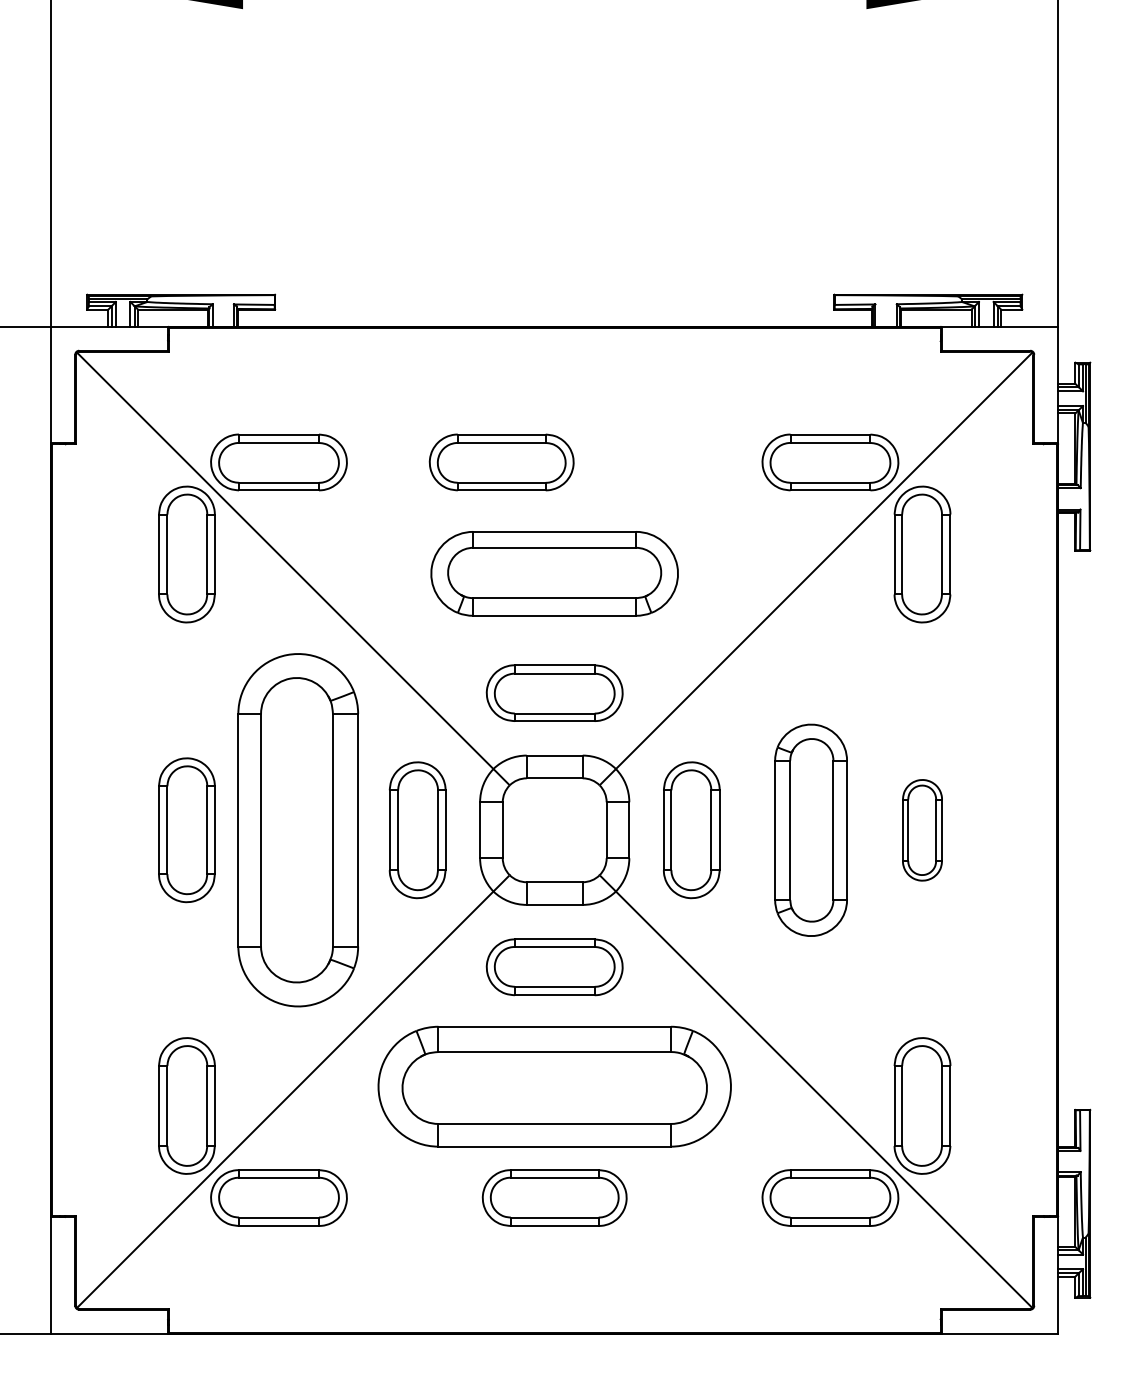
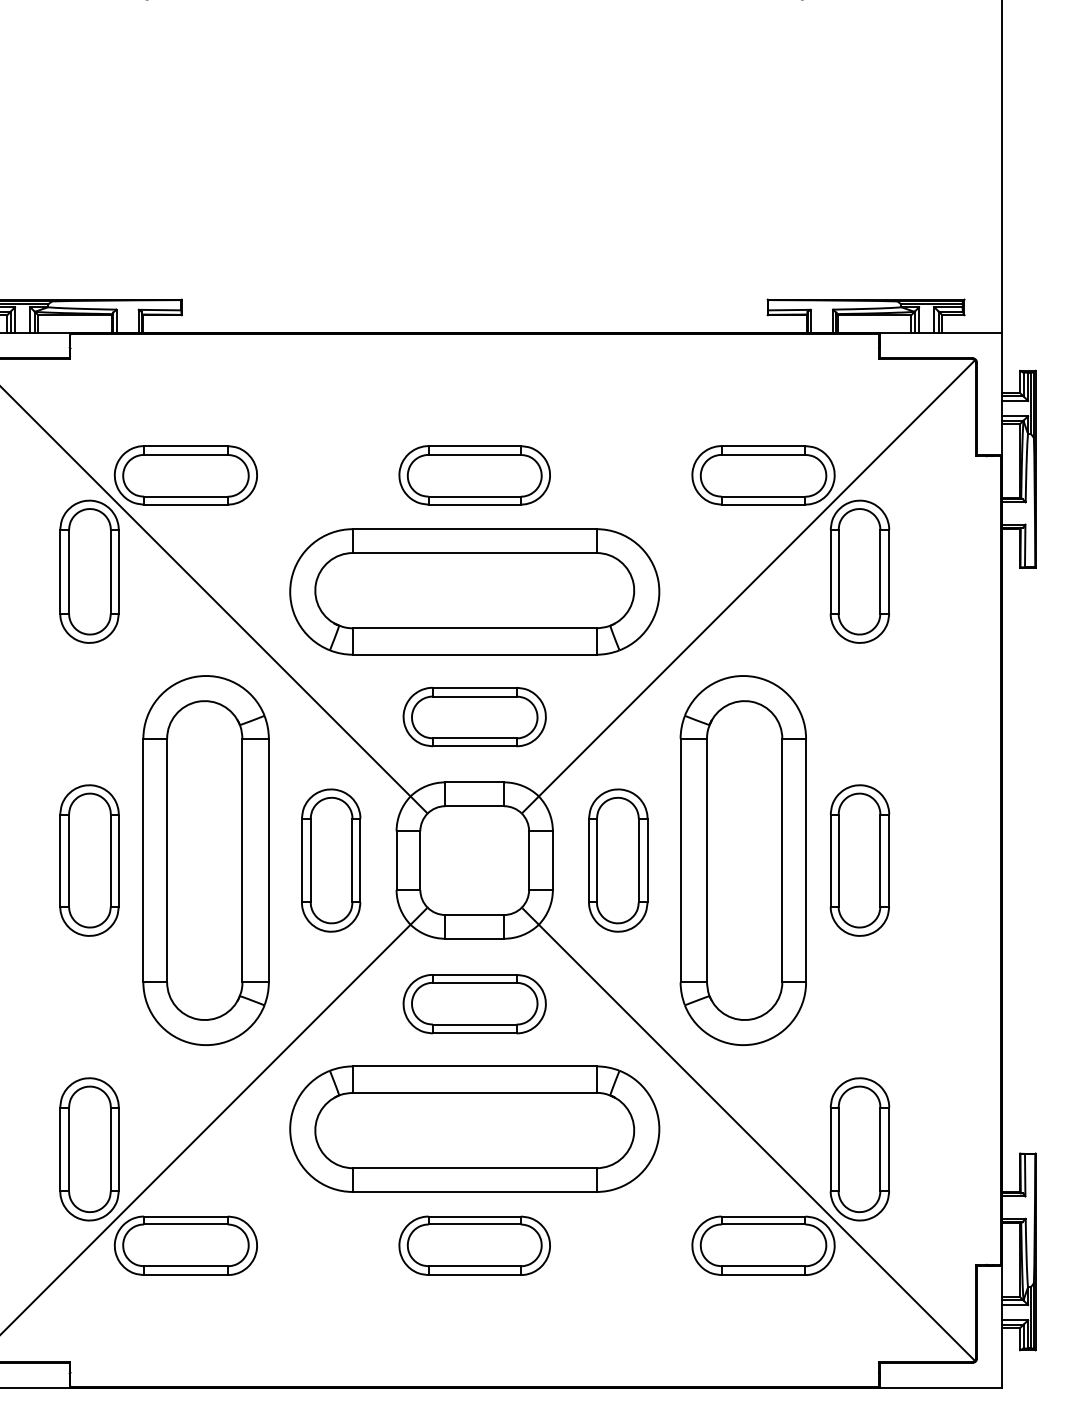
part: (501, 462) -> (474, 475), moved
part: (554, 573) -> (474, 591), size x1.43
part: (810, 830) -> (742, 860), size x1.67
part: (922, 830) -> (859, 860), size x1.43

